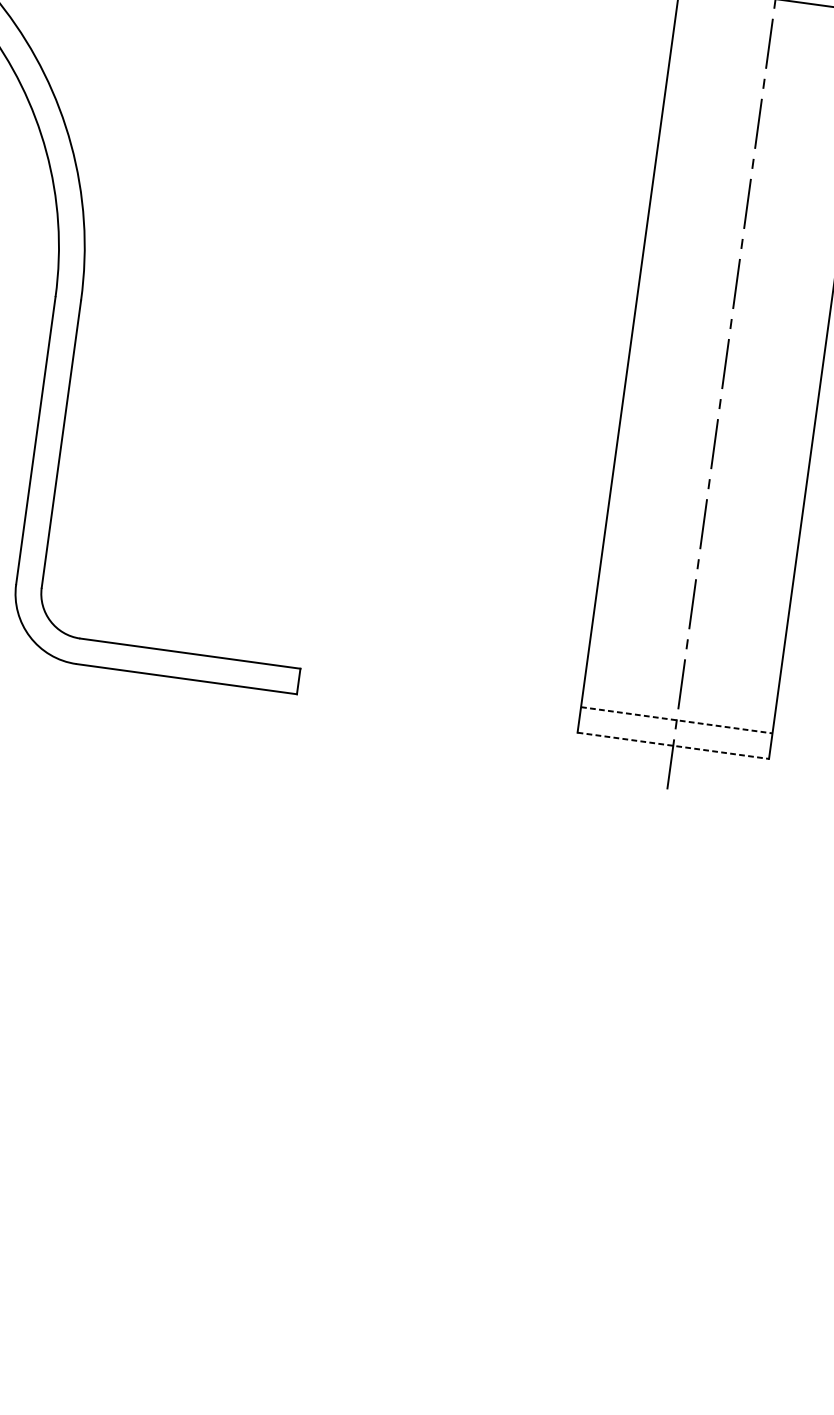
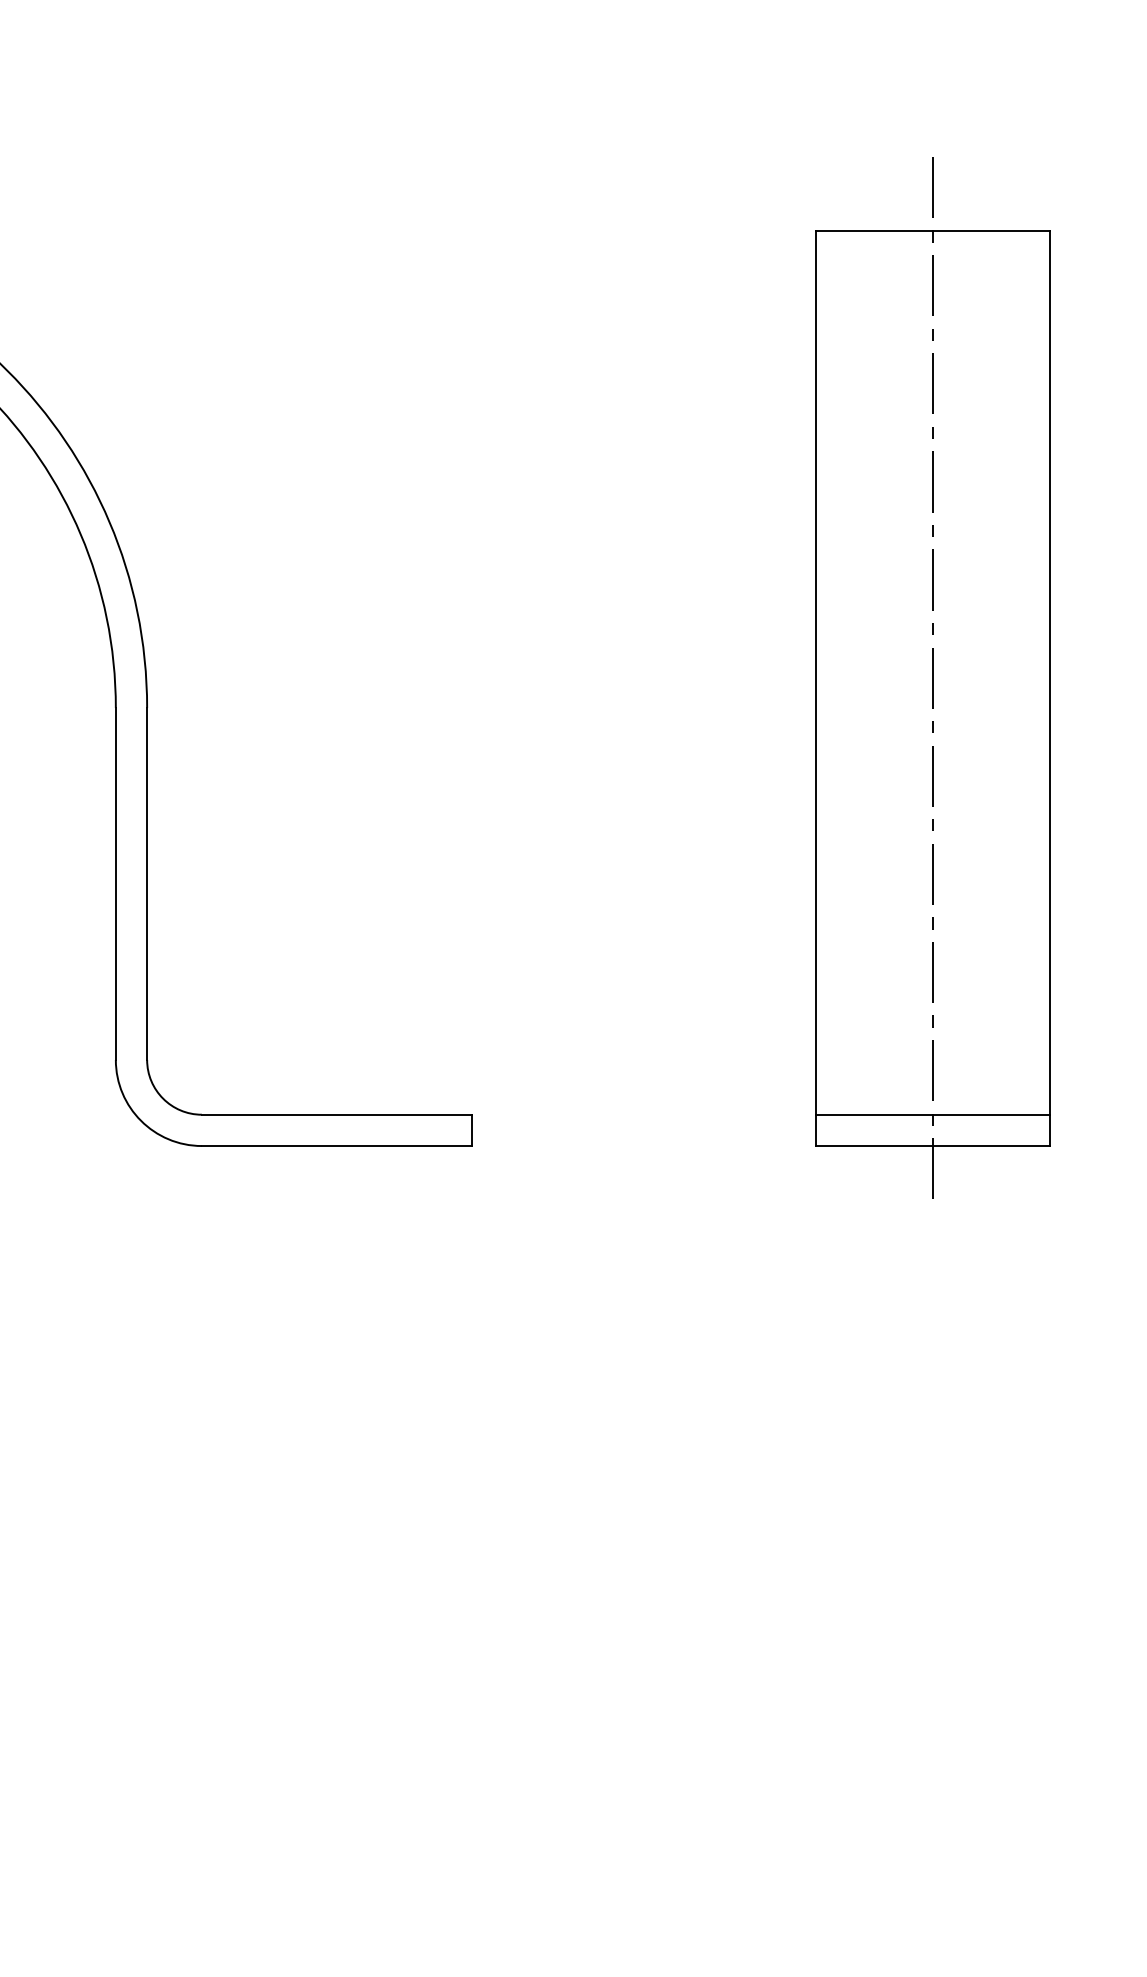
line: (677, 720) -> (933, 1114), dashed -> solid
line: (673, 746) -> (933, 1146), dashed -> solid

